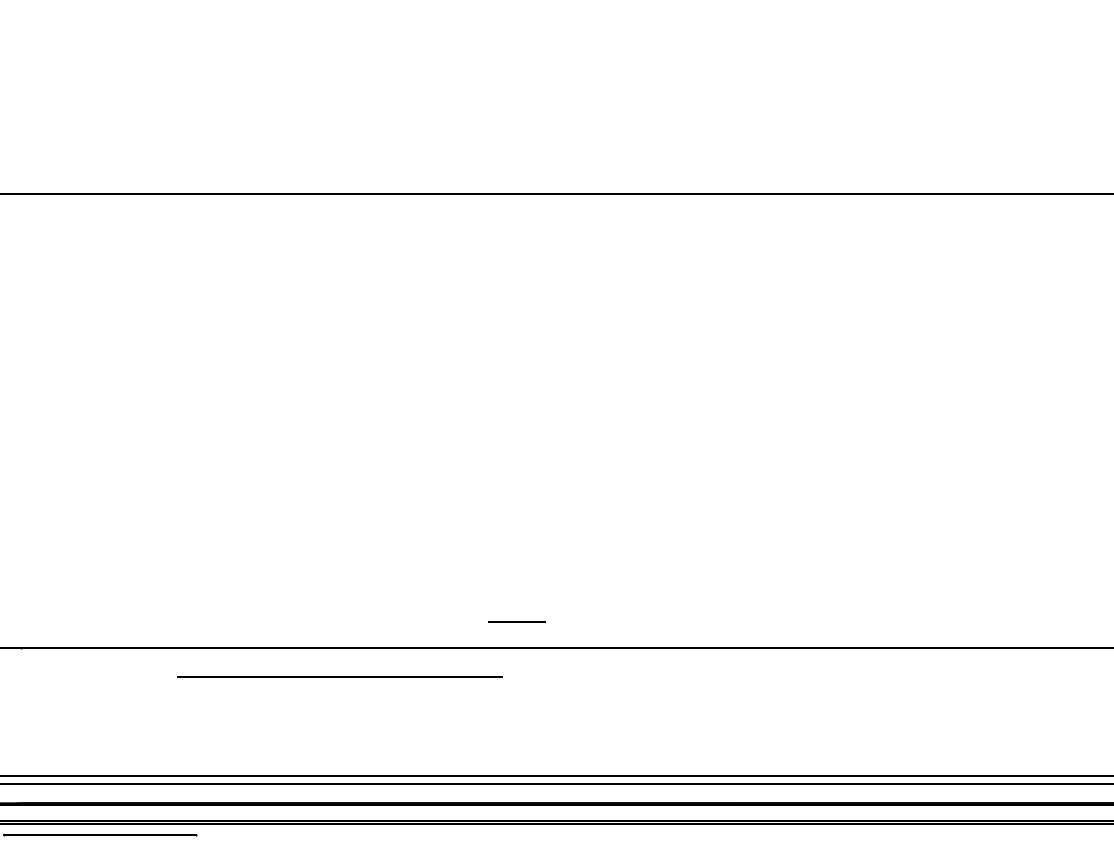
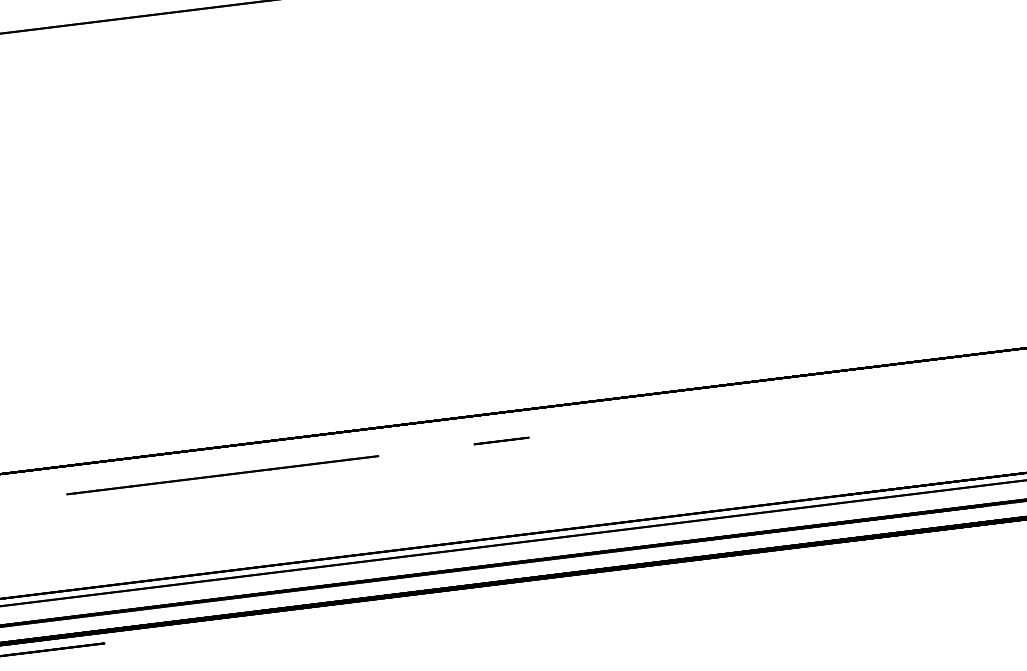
line: (516, 621) -> (500, 440), moved

